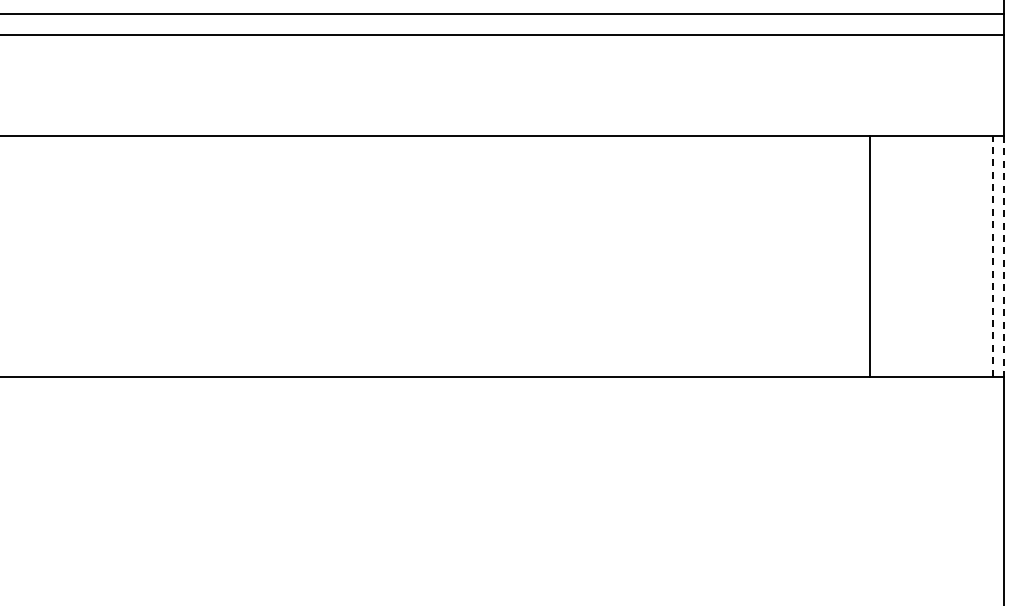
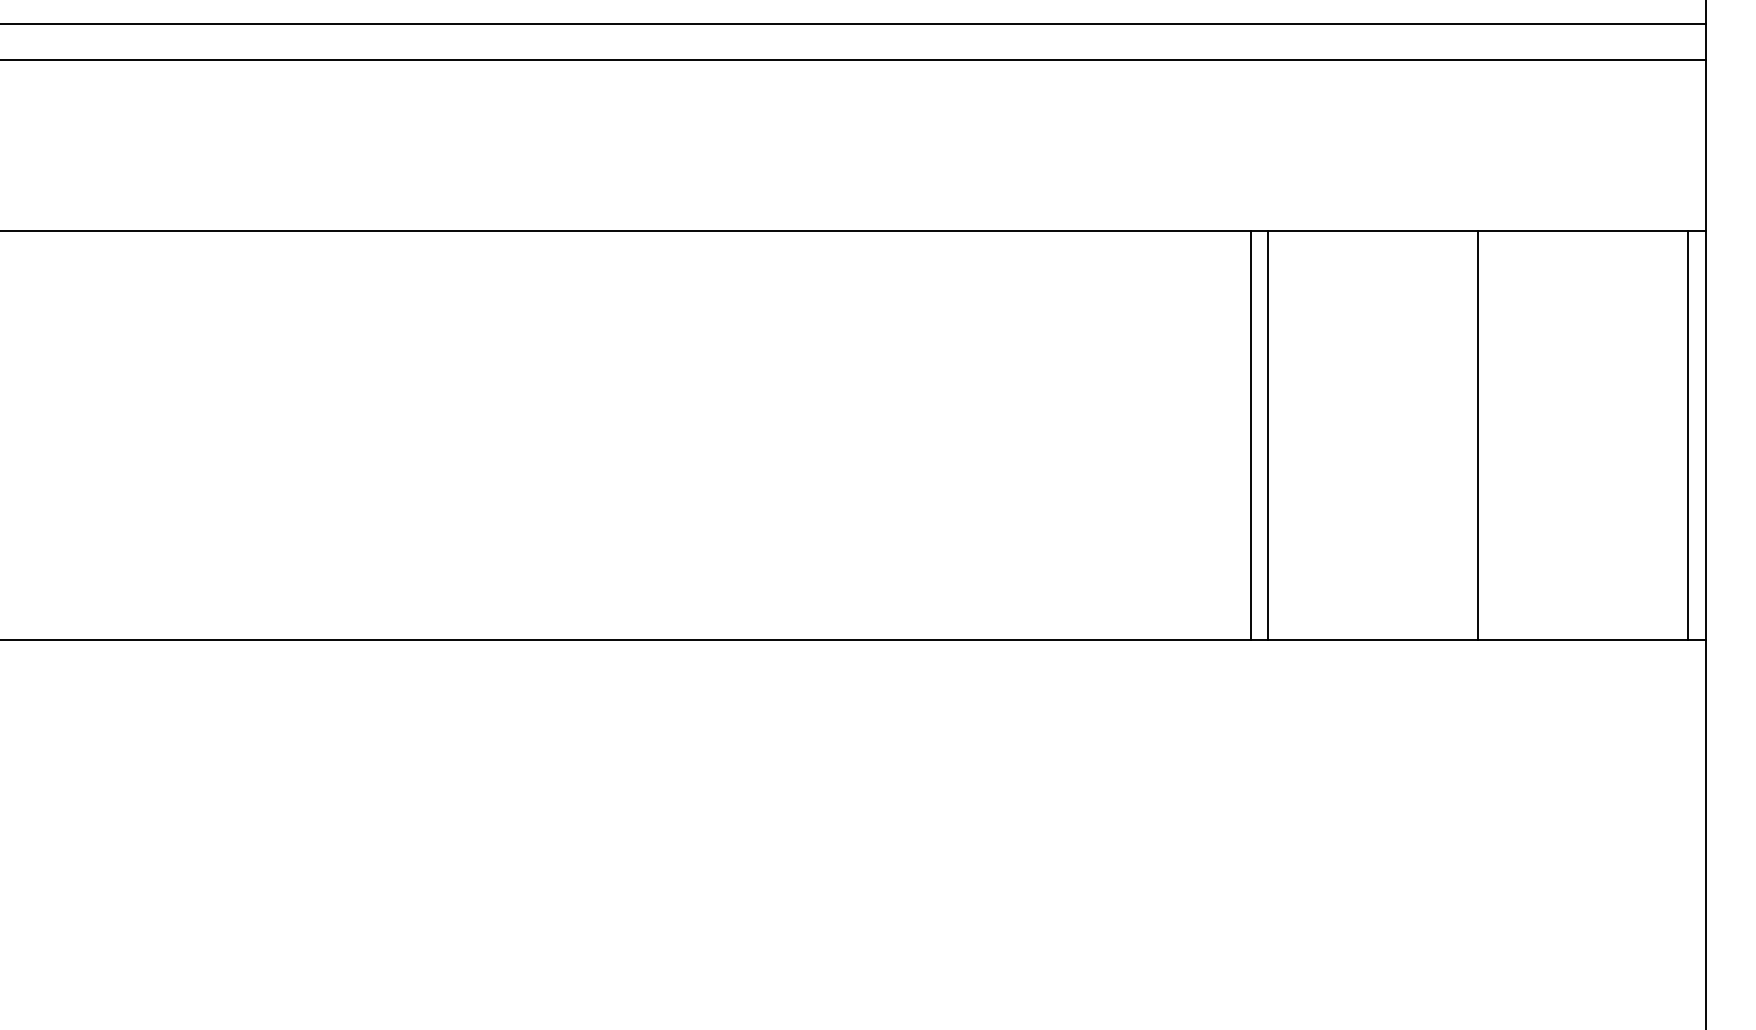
line: (993, 255) -> (1688, 434), dashed -> solid
line: (735, 256) -> (1250, 435), added
line: (746, 256) -> (1268, 435), added
line: (1003, 256) -> (1705, 435), dashed -> solid

